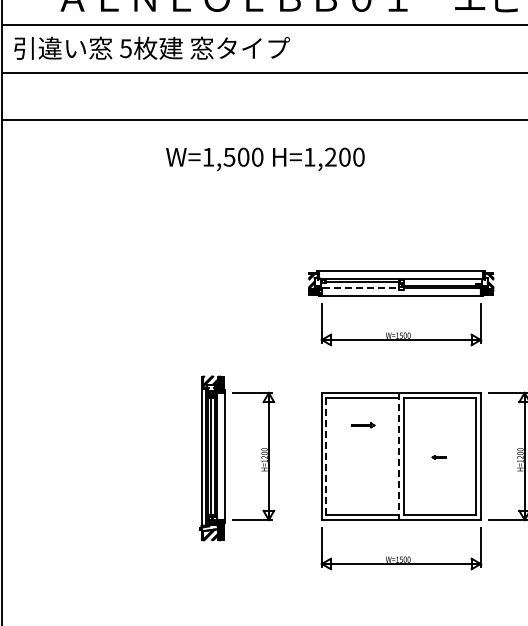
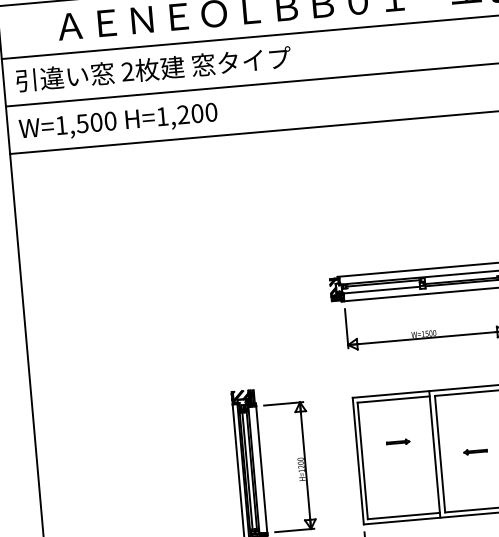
text: (125, 48) -> (127, 71), 5 -> 2
text: (265, 159) -> (118, 122), moved
line: (360, 288) -> (382, 290), dashed -> solid
part: (363, 425) -> (398, 442), moved
line: (398, 456) -> (434, 454), dashed -> solid
line: (326, 457) -> (363, 461), dashed -> solid
part: (439, 457) -> (475, 451), size x1.67

